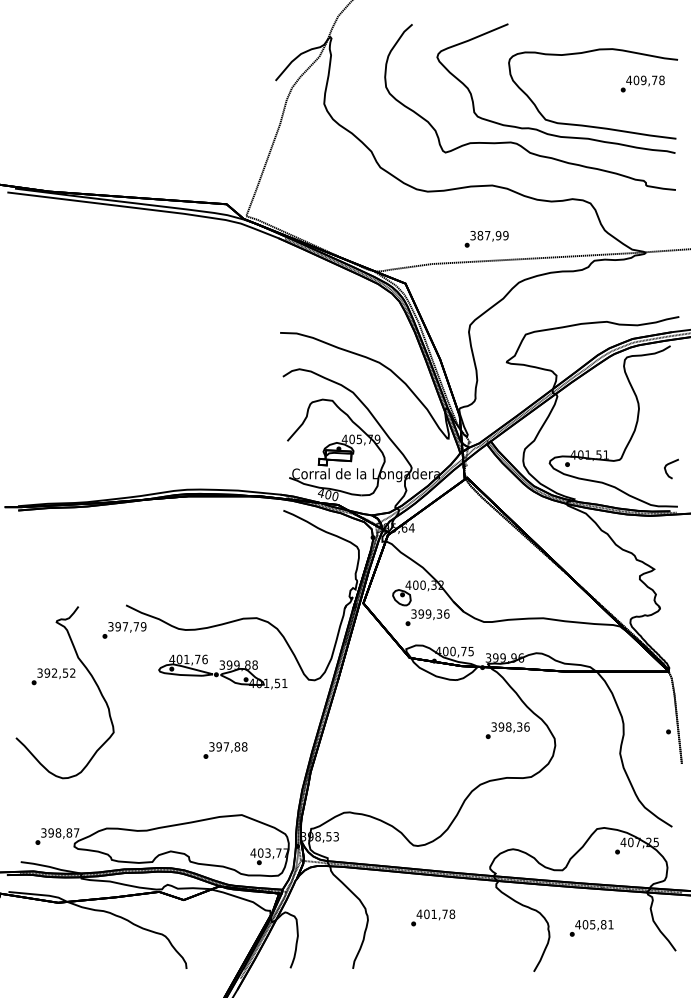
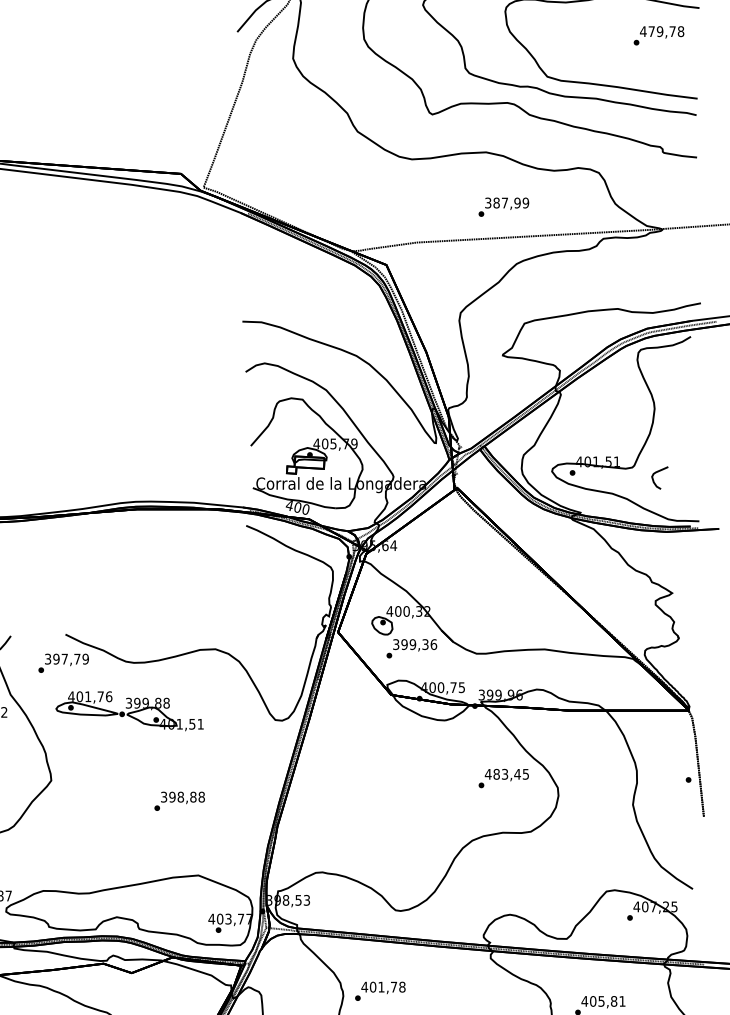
text: (636, 80) -> (651, 31), 409,78 -> 479,78
text: (486, 239) -> (503, 207), moved
curve: (670, 464) -> (658, 472), moved
part: (222, 671) -> (129, 710), moved
text: (510, 726) -> (507, 773), 398,36 -> 483,45
text: (226, 746) -> (180, 796), 397,88 -> 398,88
text: (433, 917) -> (380, 990), moved

